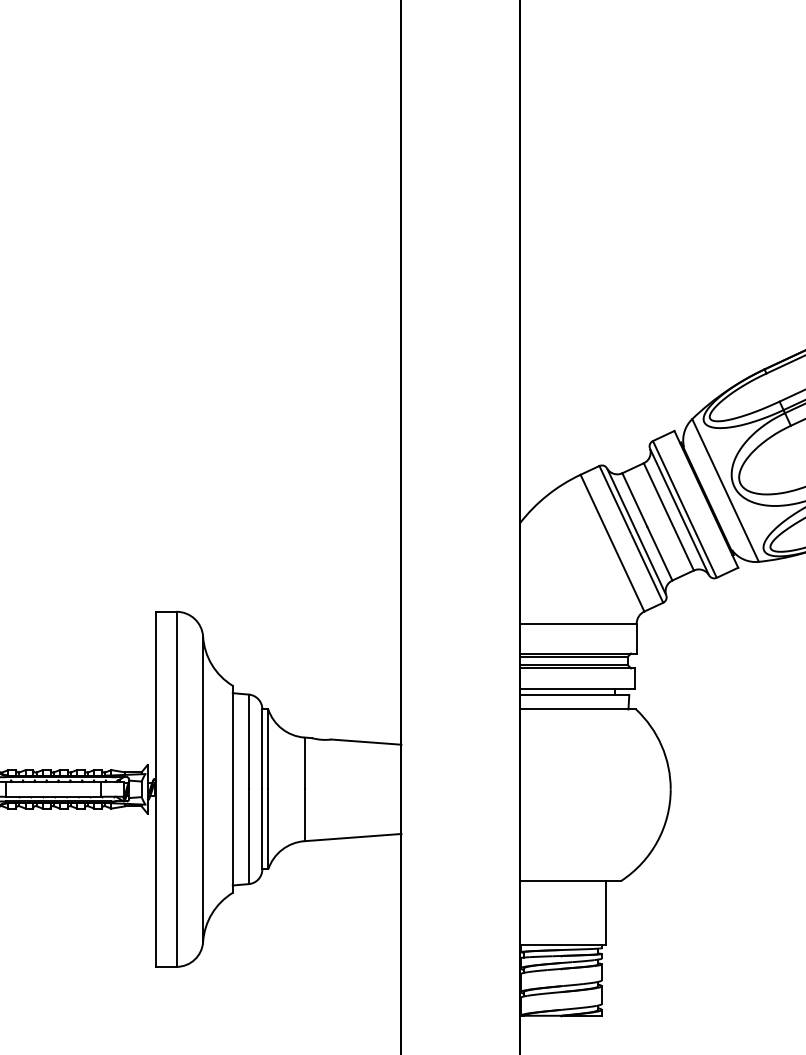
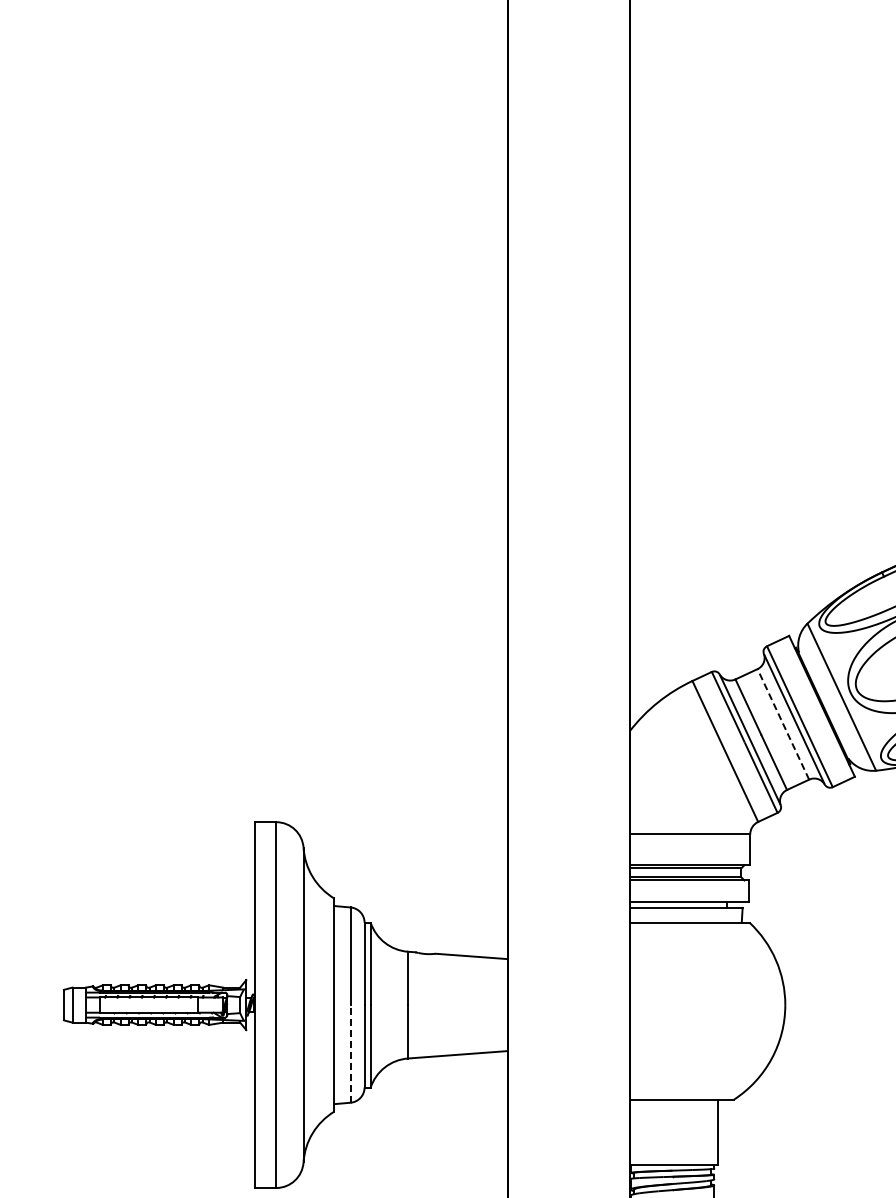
line: (668, 516) -> (783, 724), solid -> dashed
line: (248, 836) -> (350, 1053), solid -> dashed

